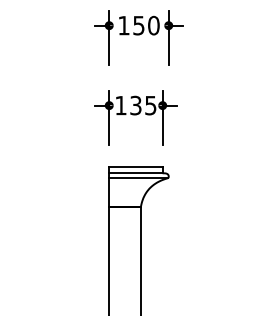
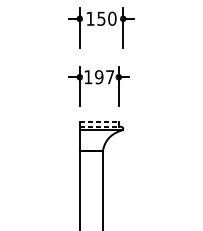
text: (143, 105) -> (104, 77), 135 -> 197
line: (135, 167) -> (98, 122), solid -> dashed
line: (135, 173) -> (98, 126), solid -> dashed

